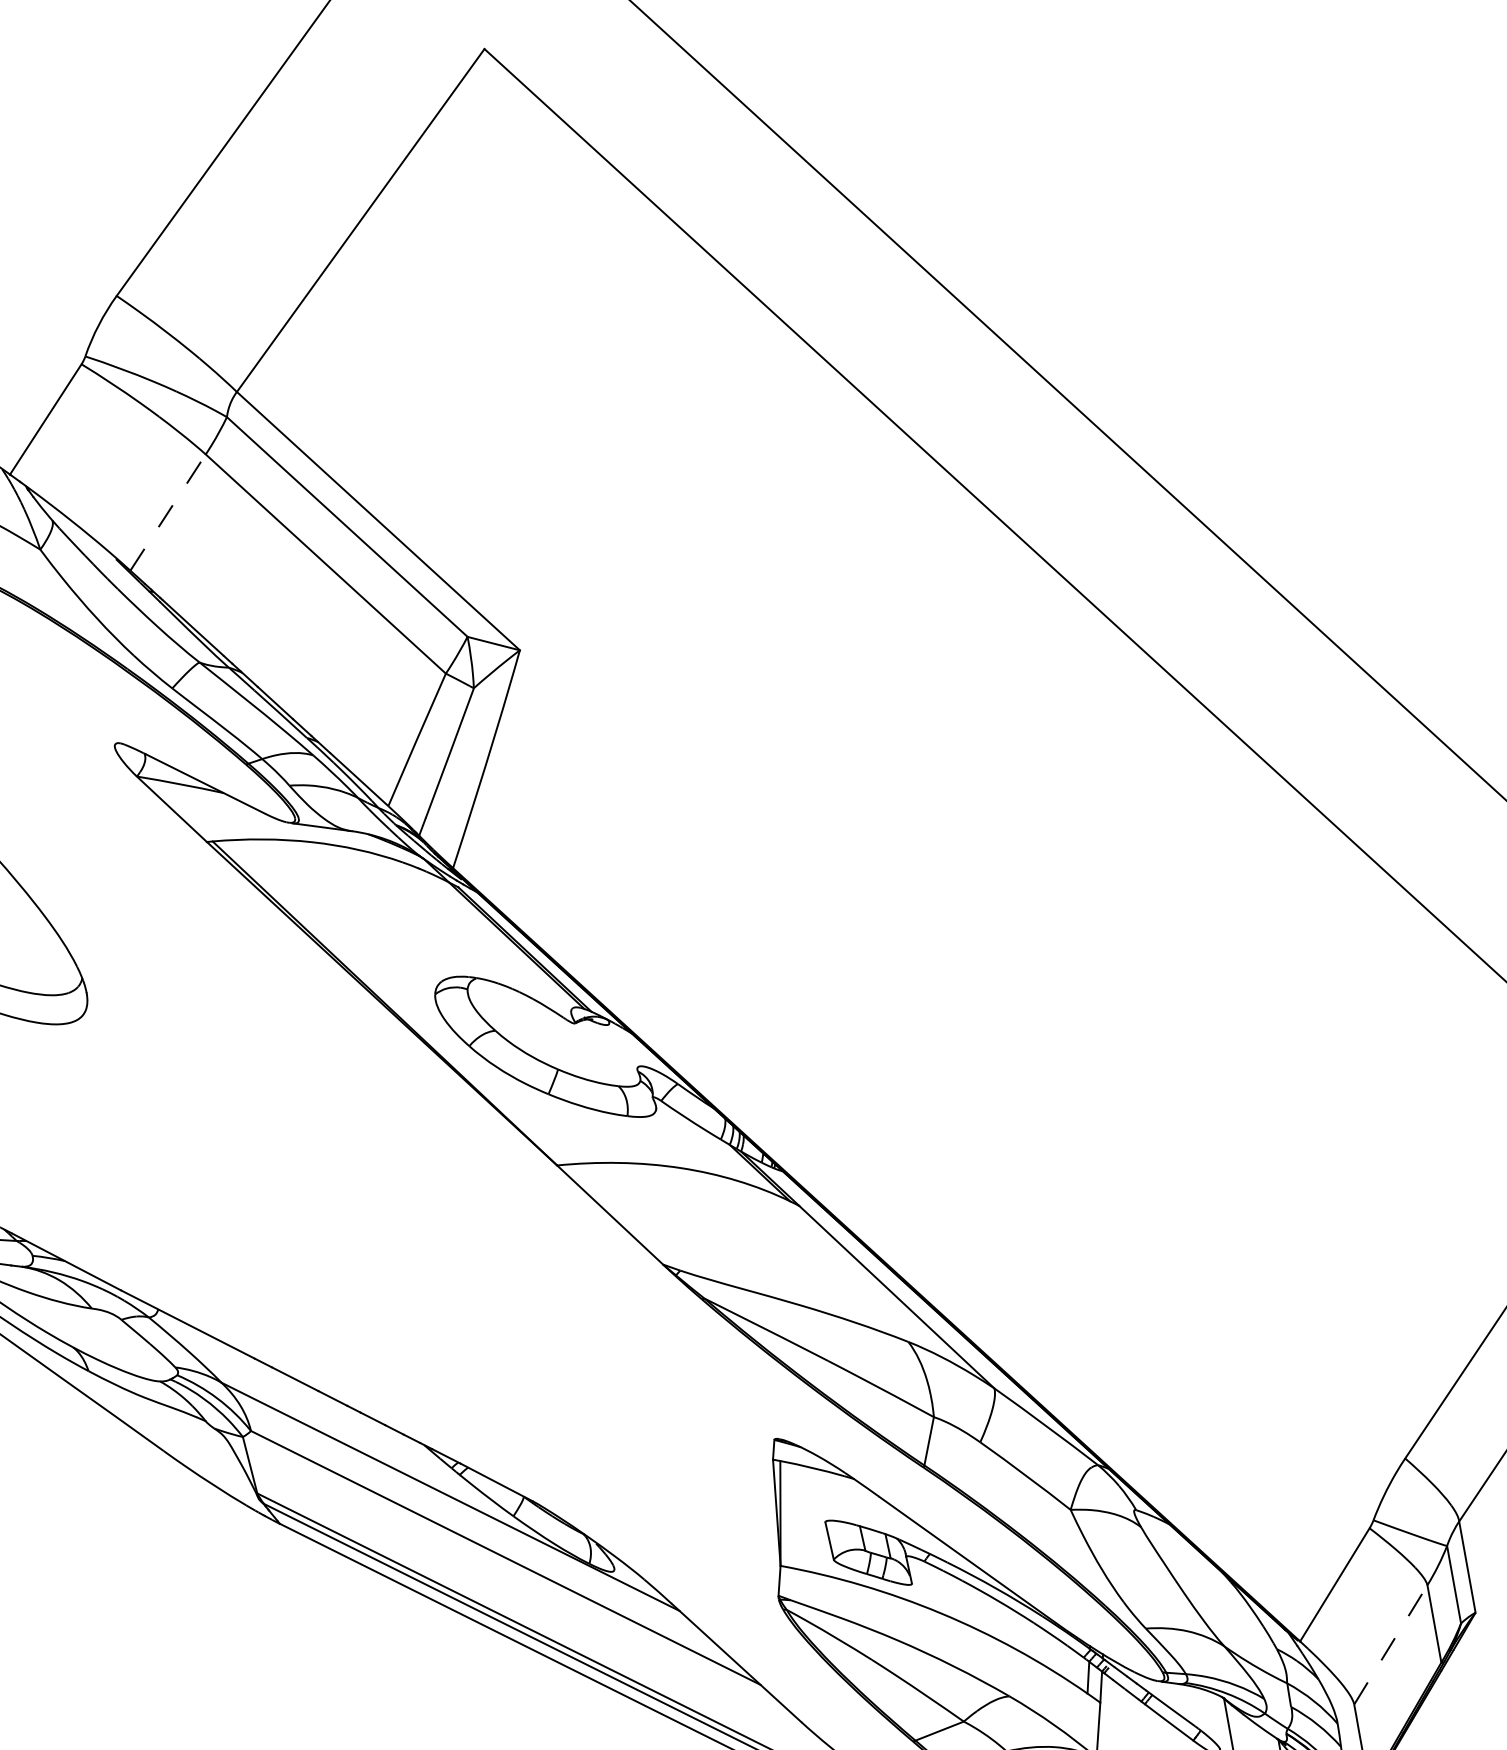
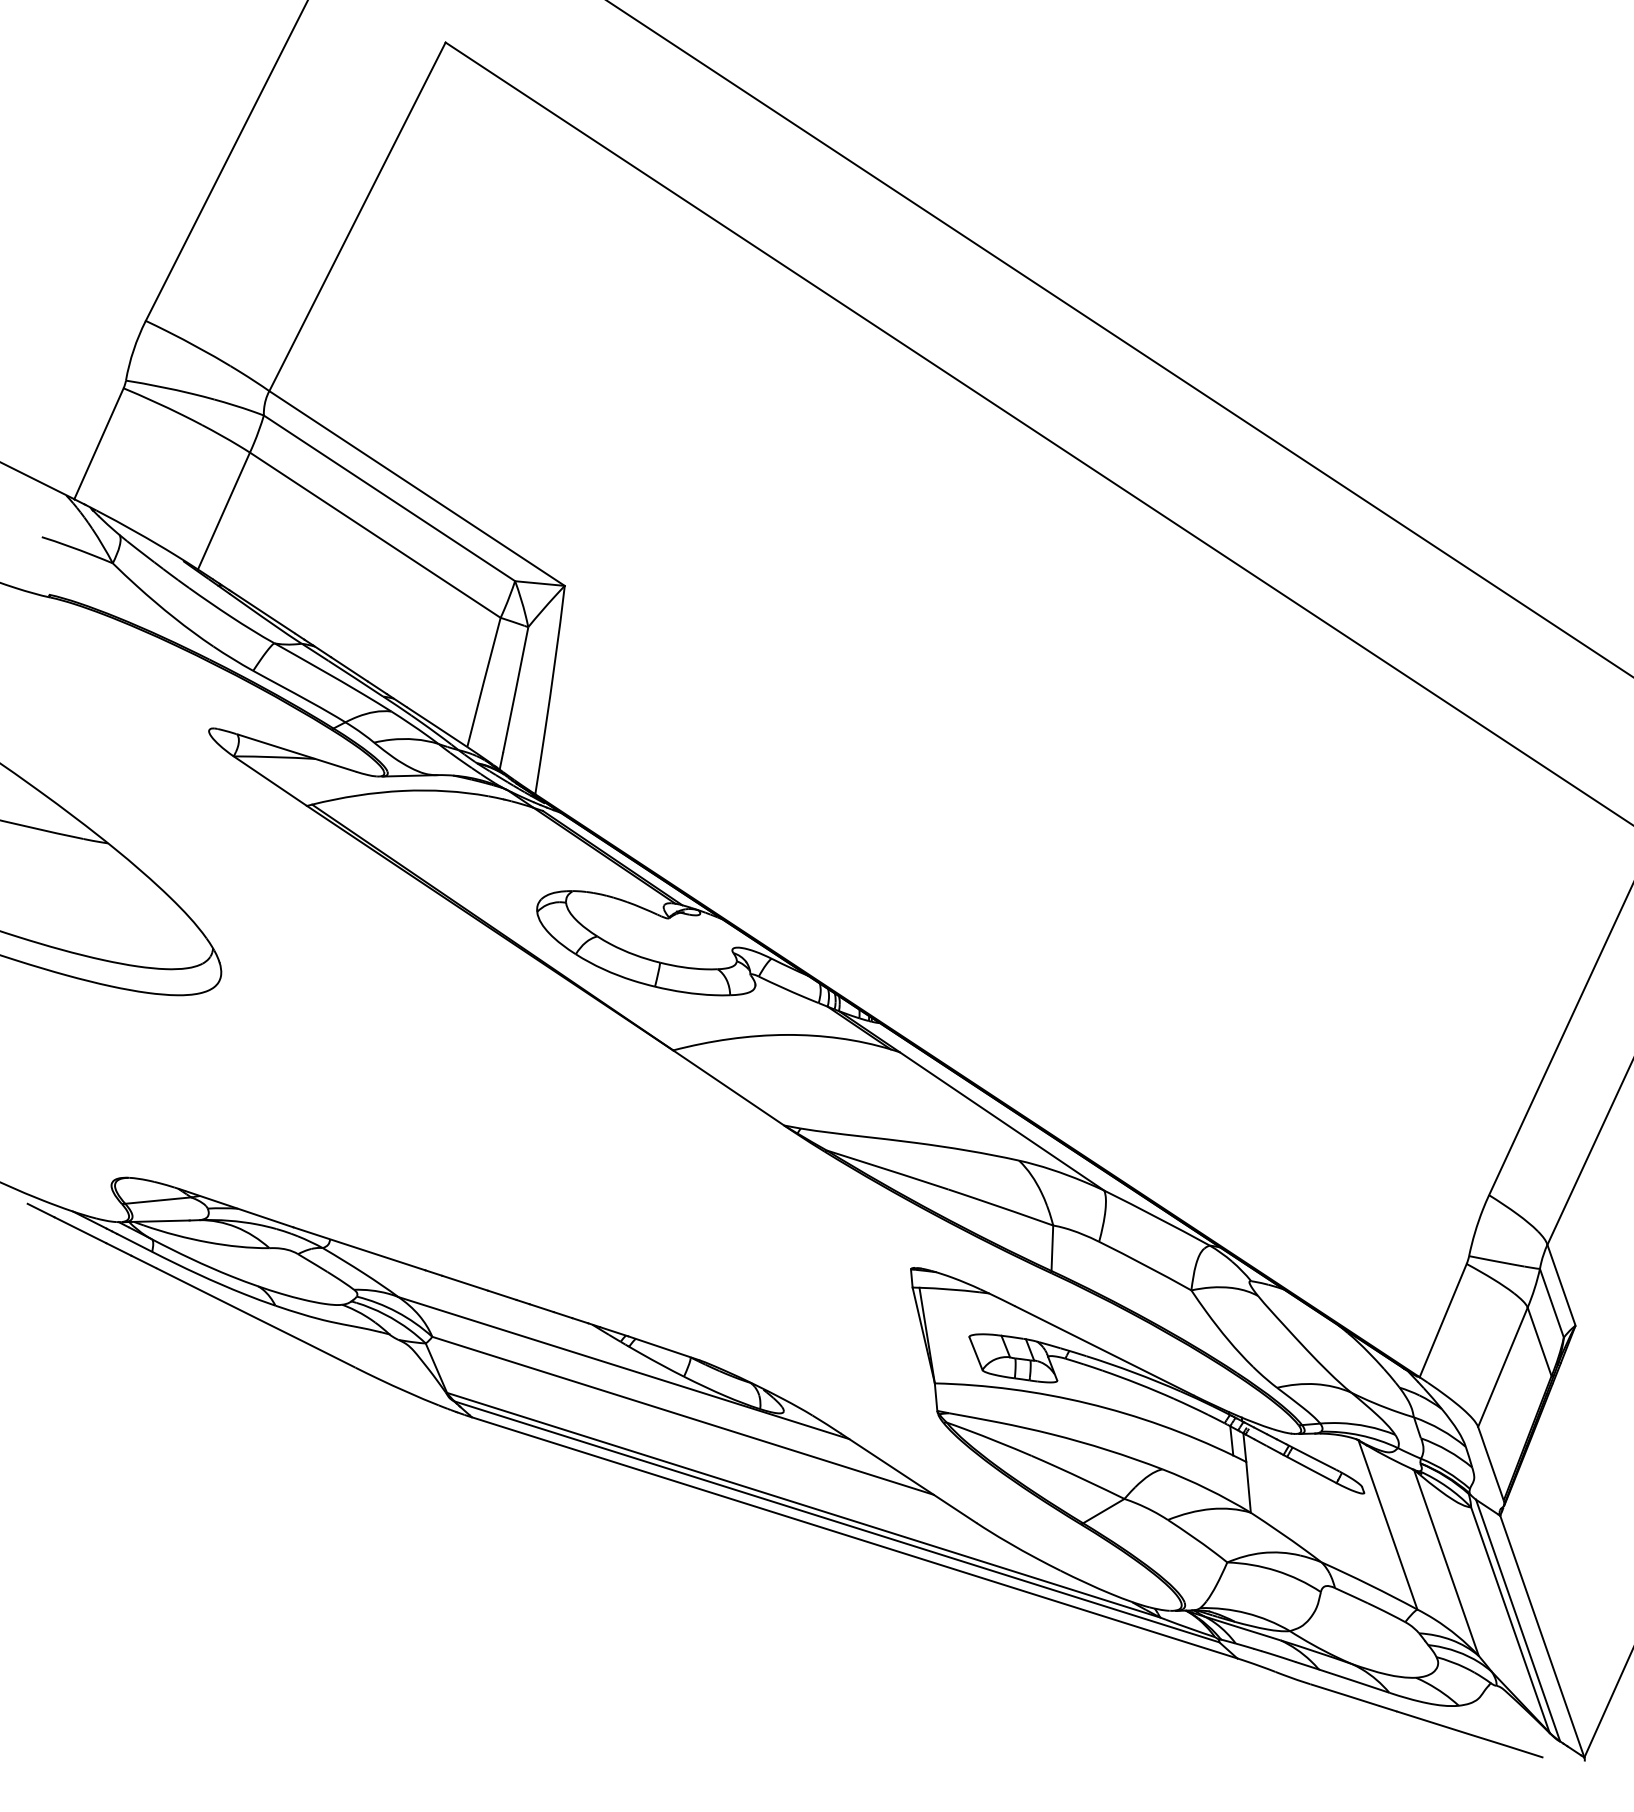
line: (167, 512) -> (223, 511), dashed -> solid
line: (1390, 1645) -> (1502, 1367), dashed -> solid

